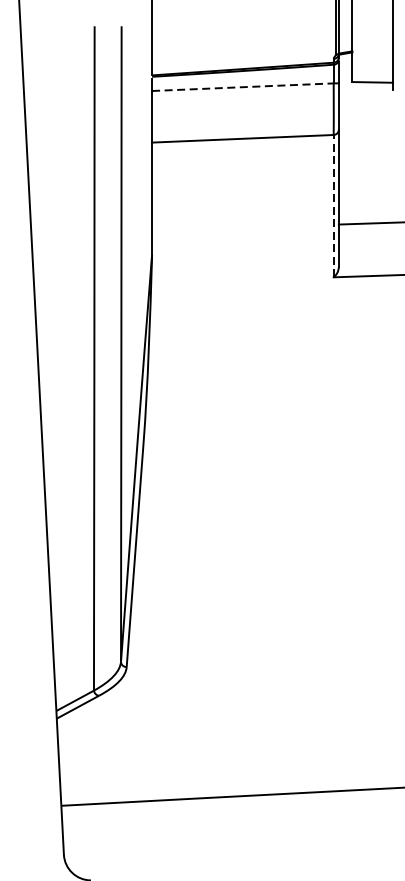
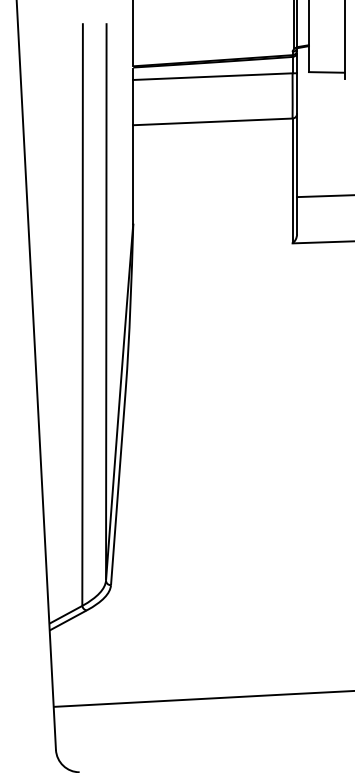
line: (242, 87) -> (212, 76), dashed -> solid
line: (333, 205) -> (292, 180), dashed -> solid

